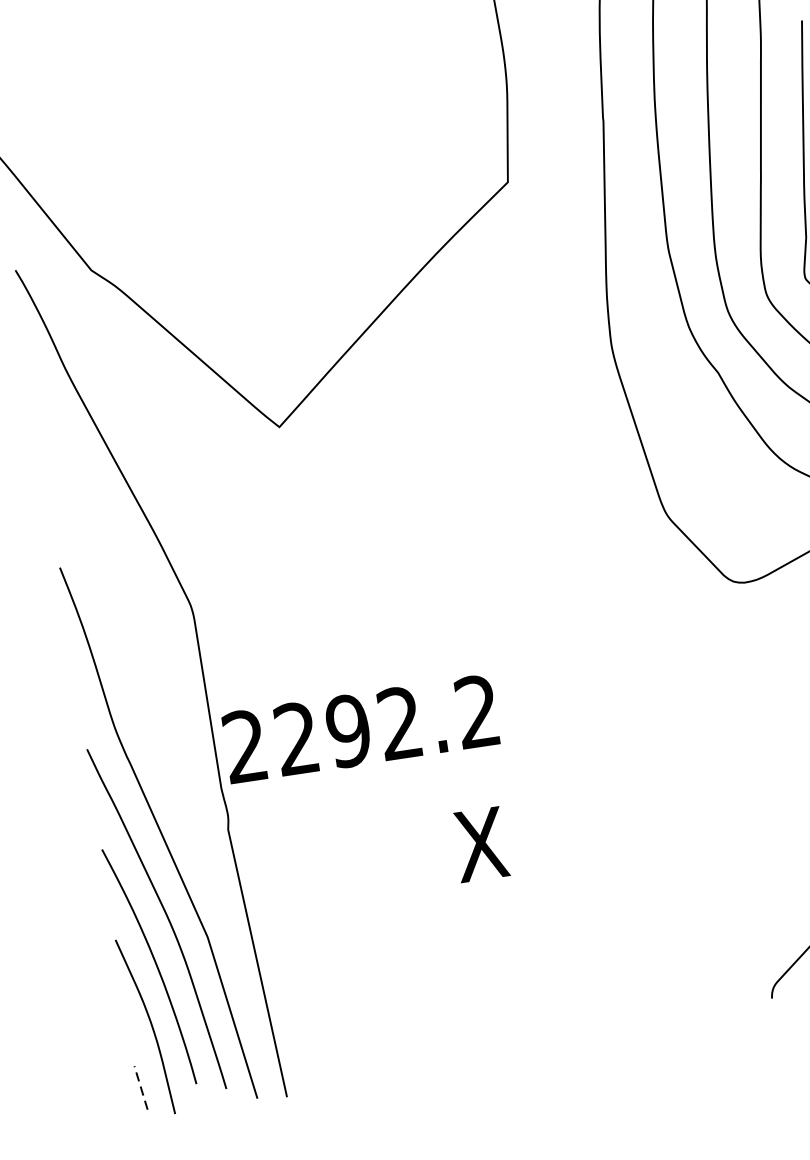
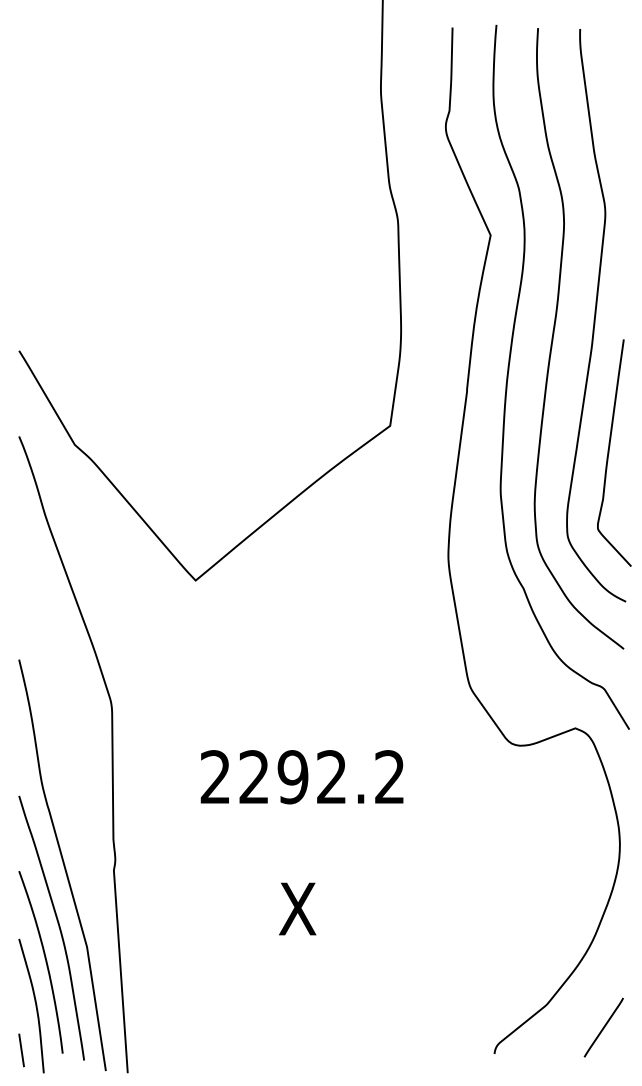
text: (359, 729) -> (301, 777), moved
line: (140, 1088) -> (21, 1050), dashed -> solid

